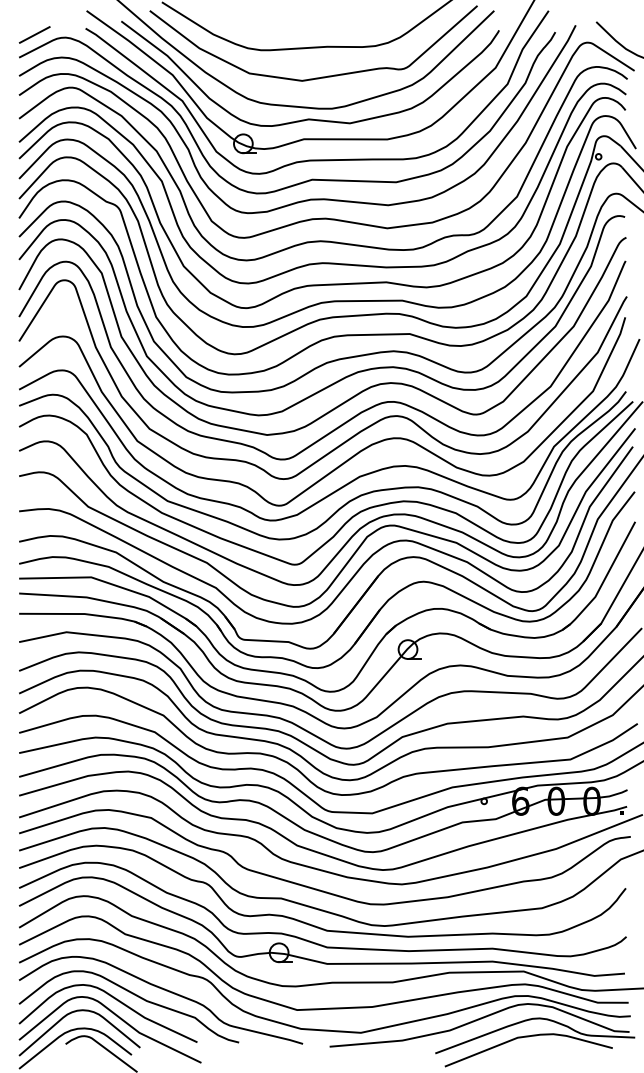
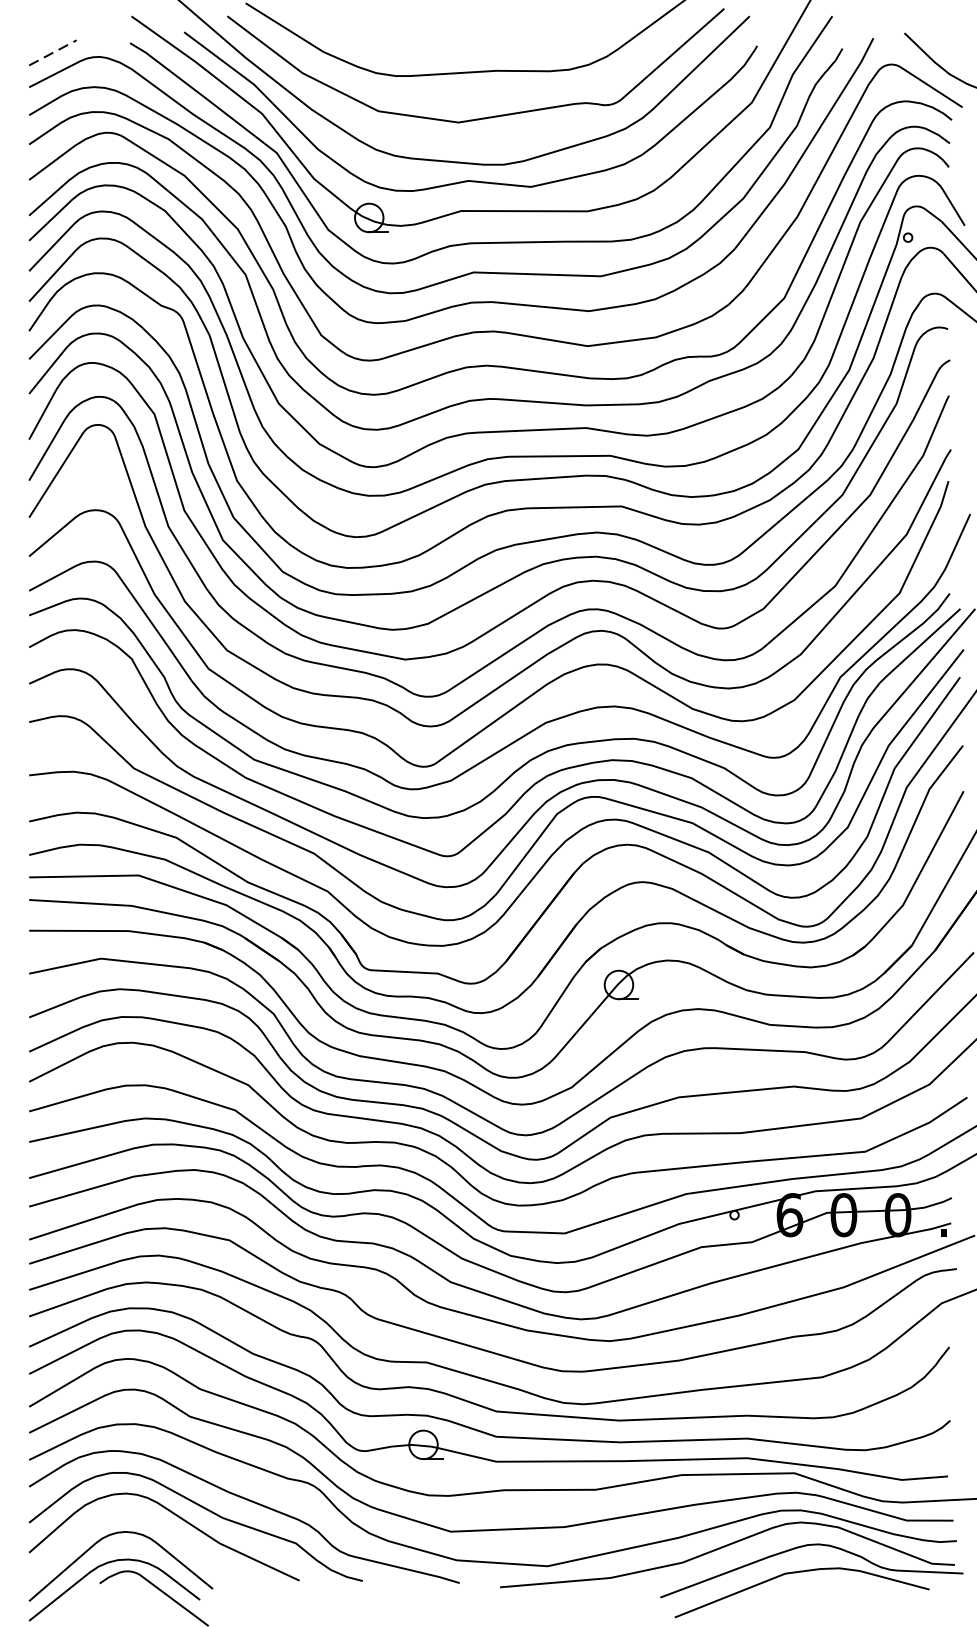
line: (34, 34) -> (52, 52), solid -> dashed
curve: (117, 1017) -> (178, 1542), removed

